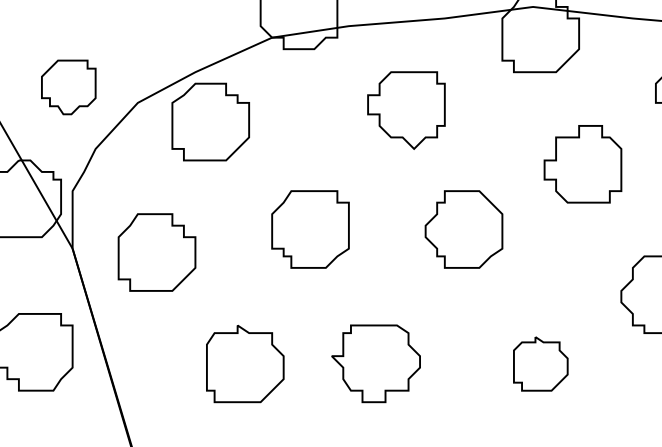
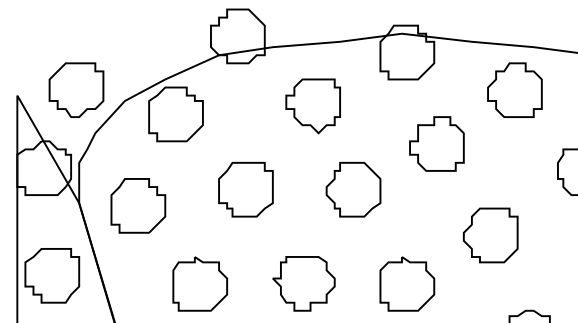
part: (68, 86) -> (76, 89), size x1.43
part: (375, 363) -> (303, 283), moved
part: (540, 363) -> (407, 283), size x1.43

